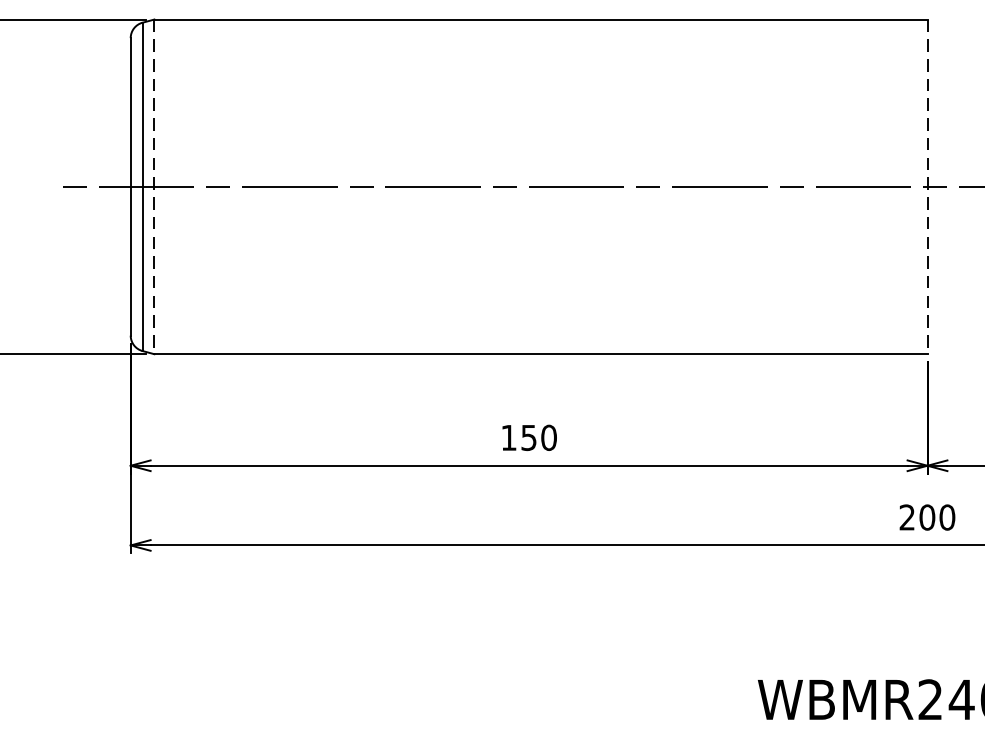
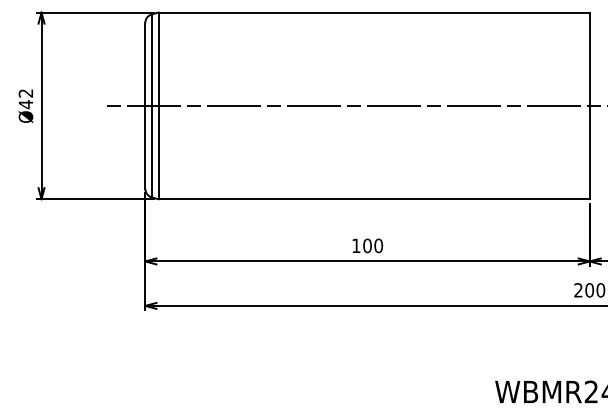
line: (154, 187) -> (158, 106), dashed -> solid
line: (927, 187) -> (589, 106), dashed -> solid
text: (529, 437) -> (367, 245), 150 -> 100

